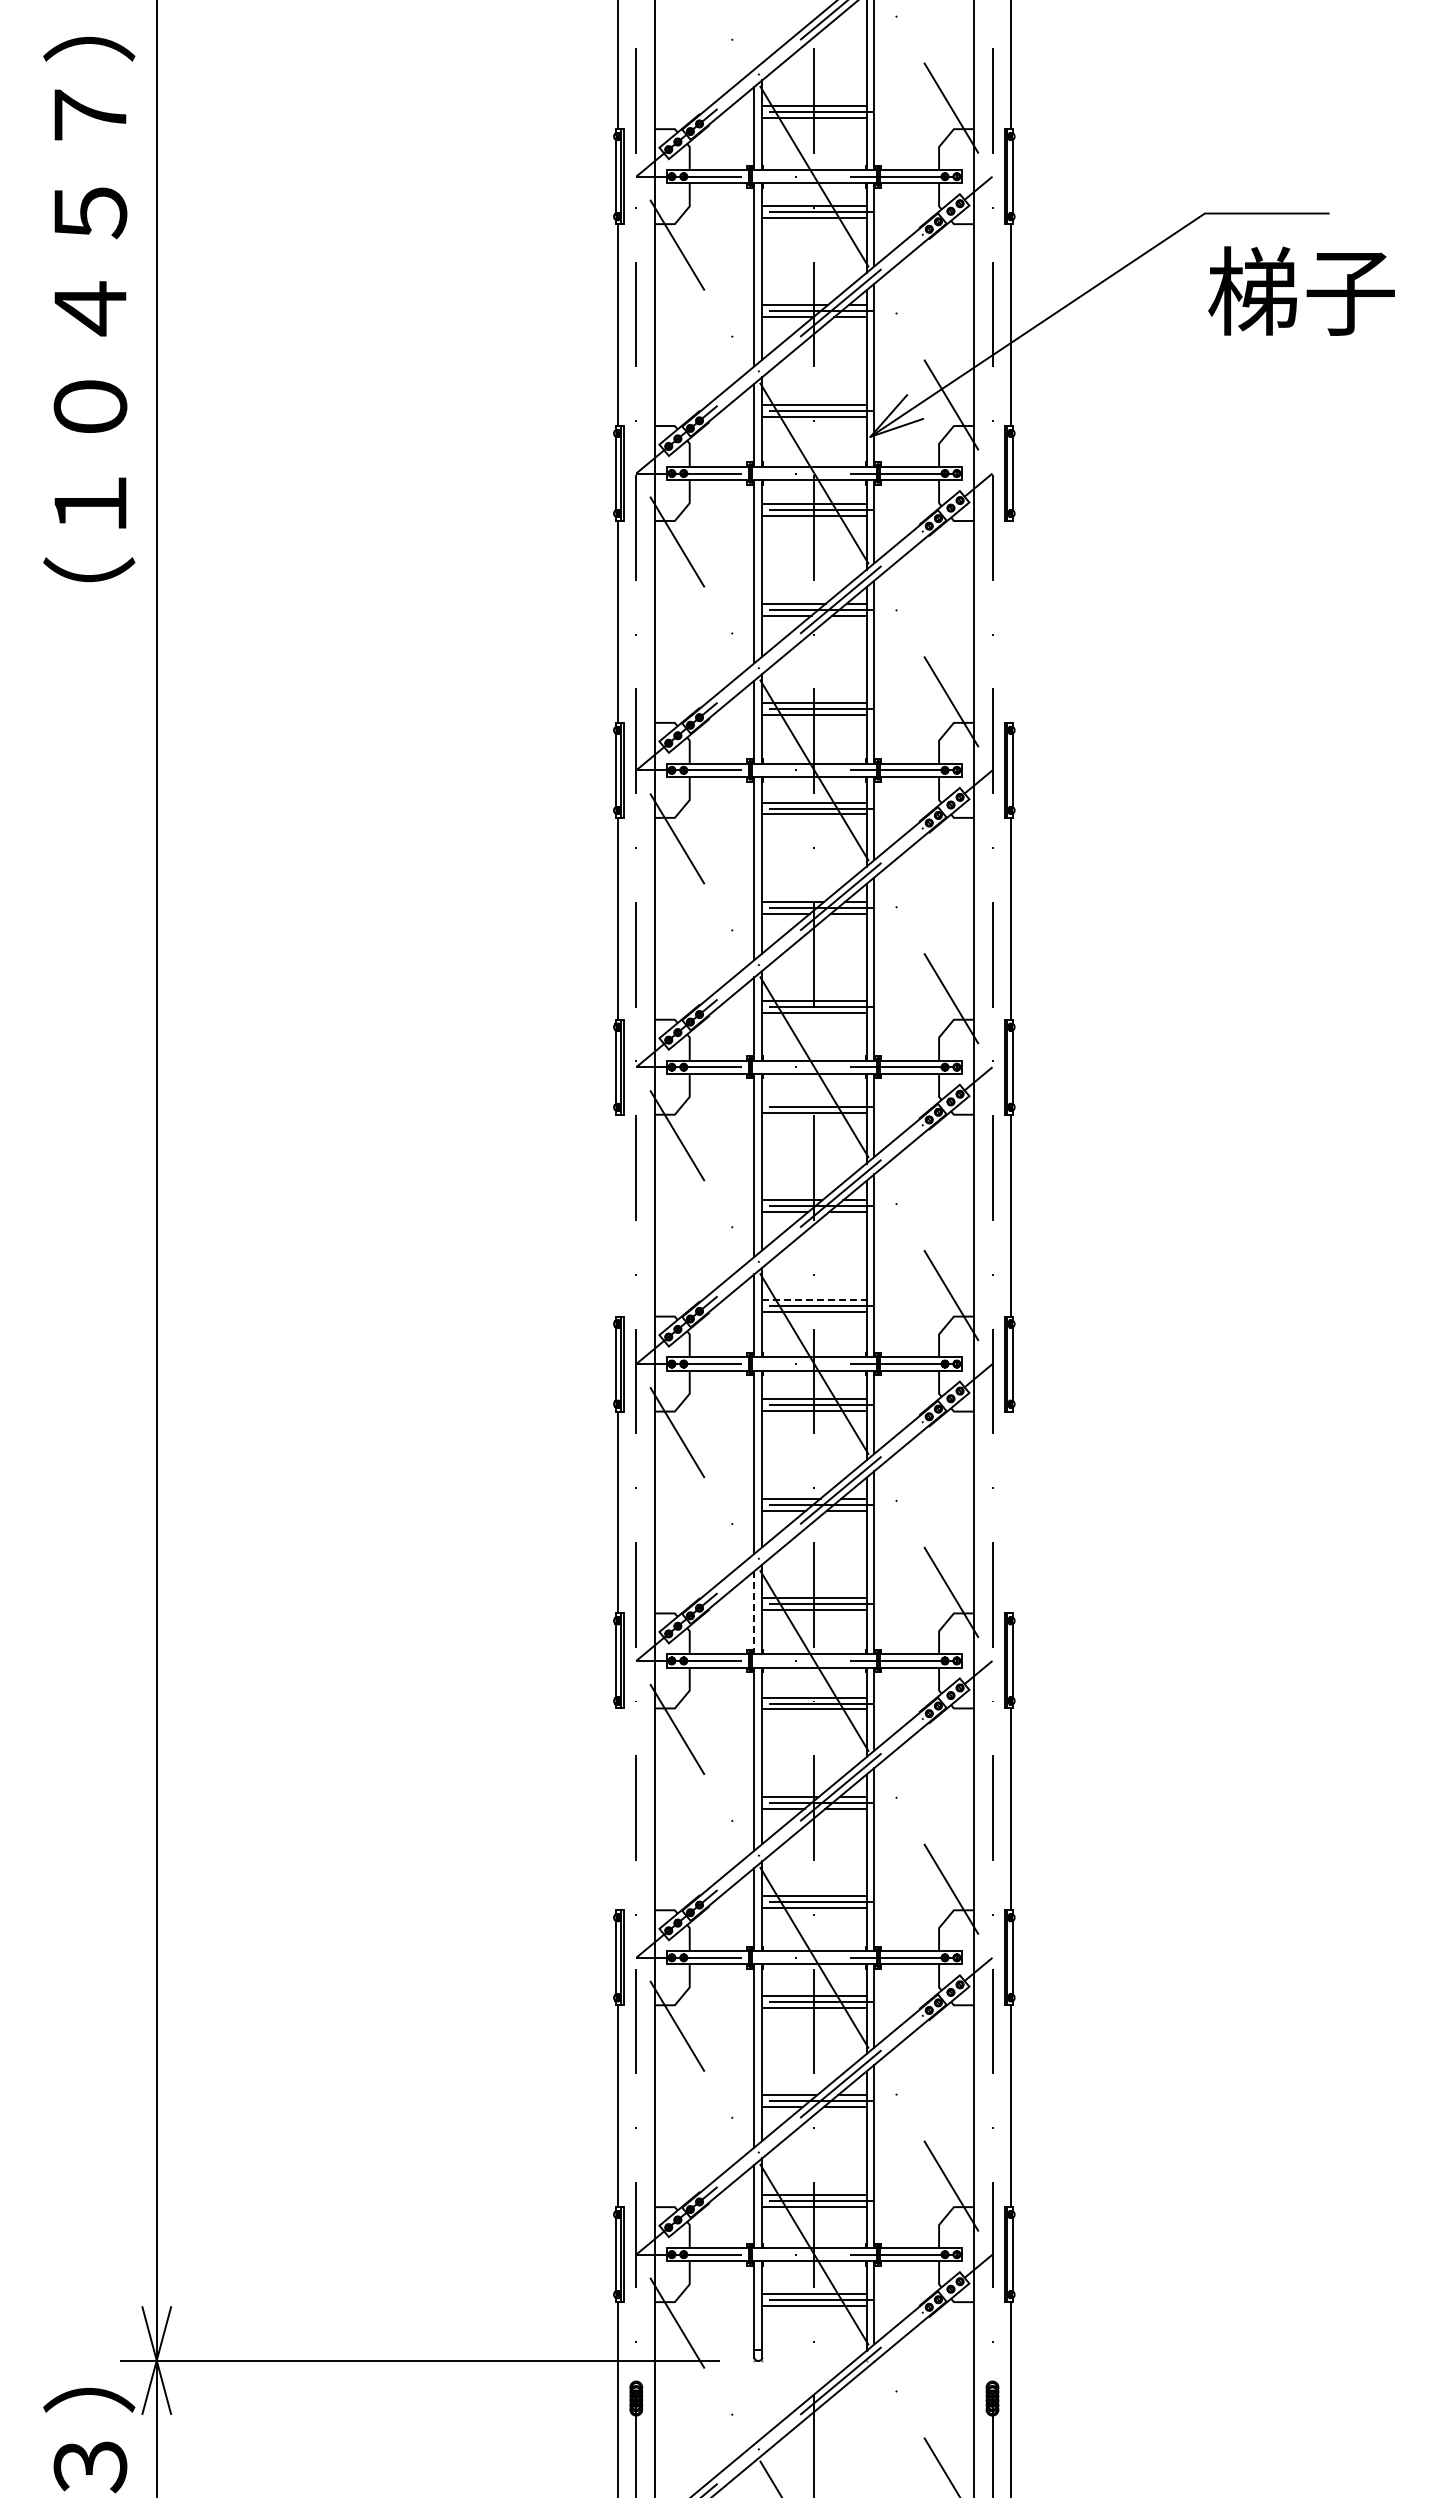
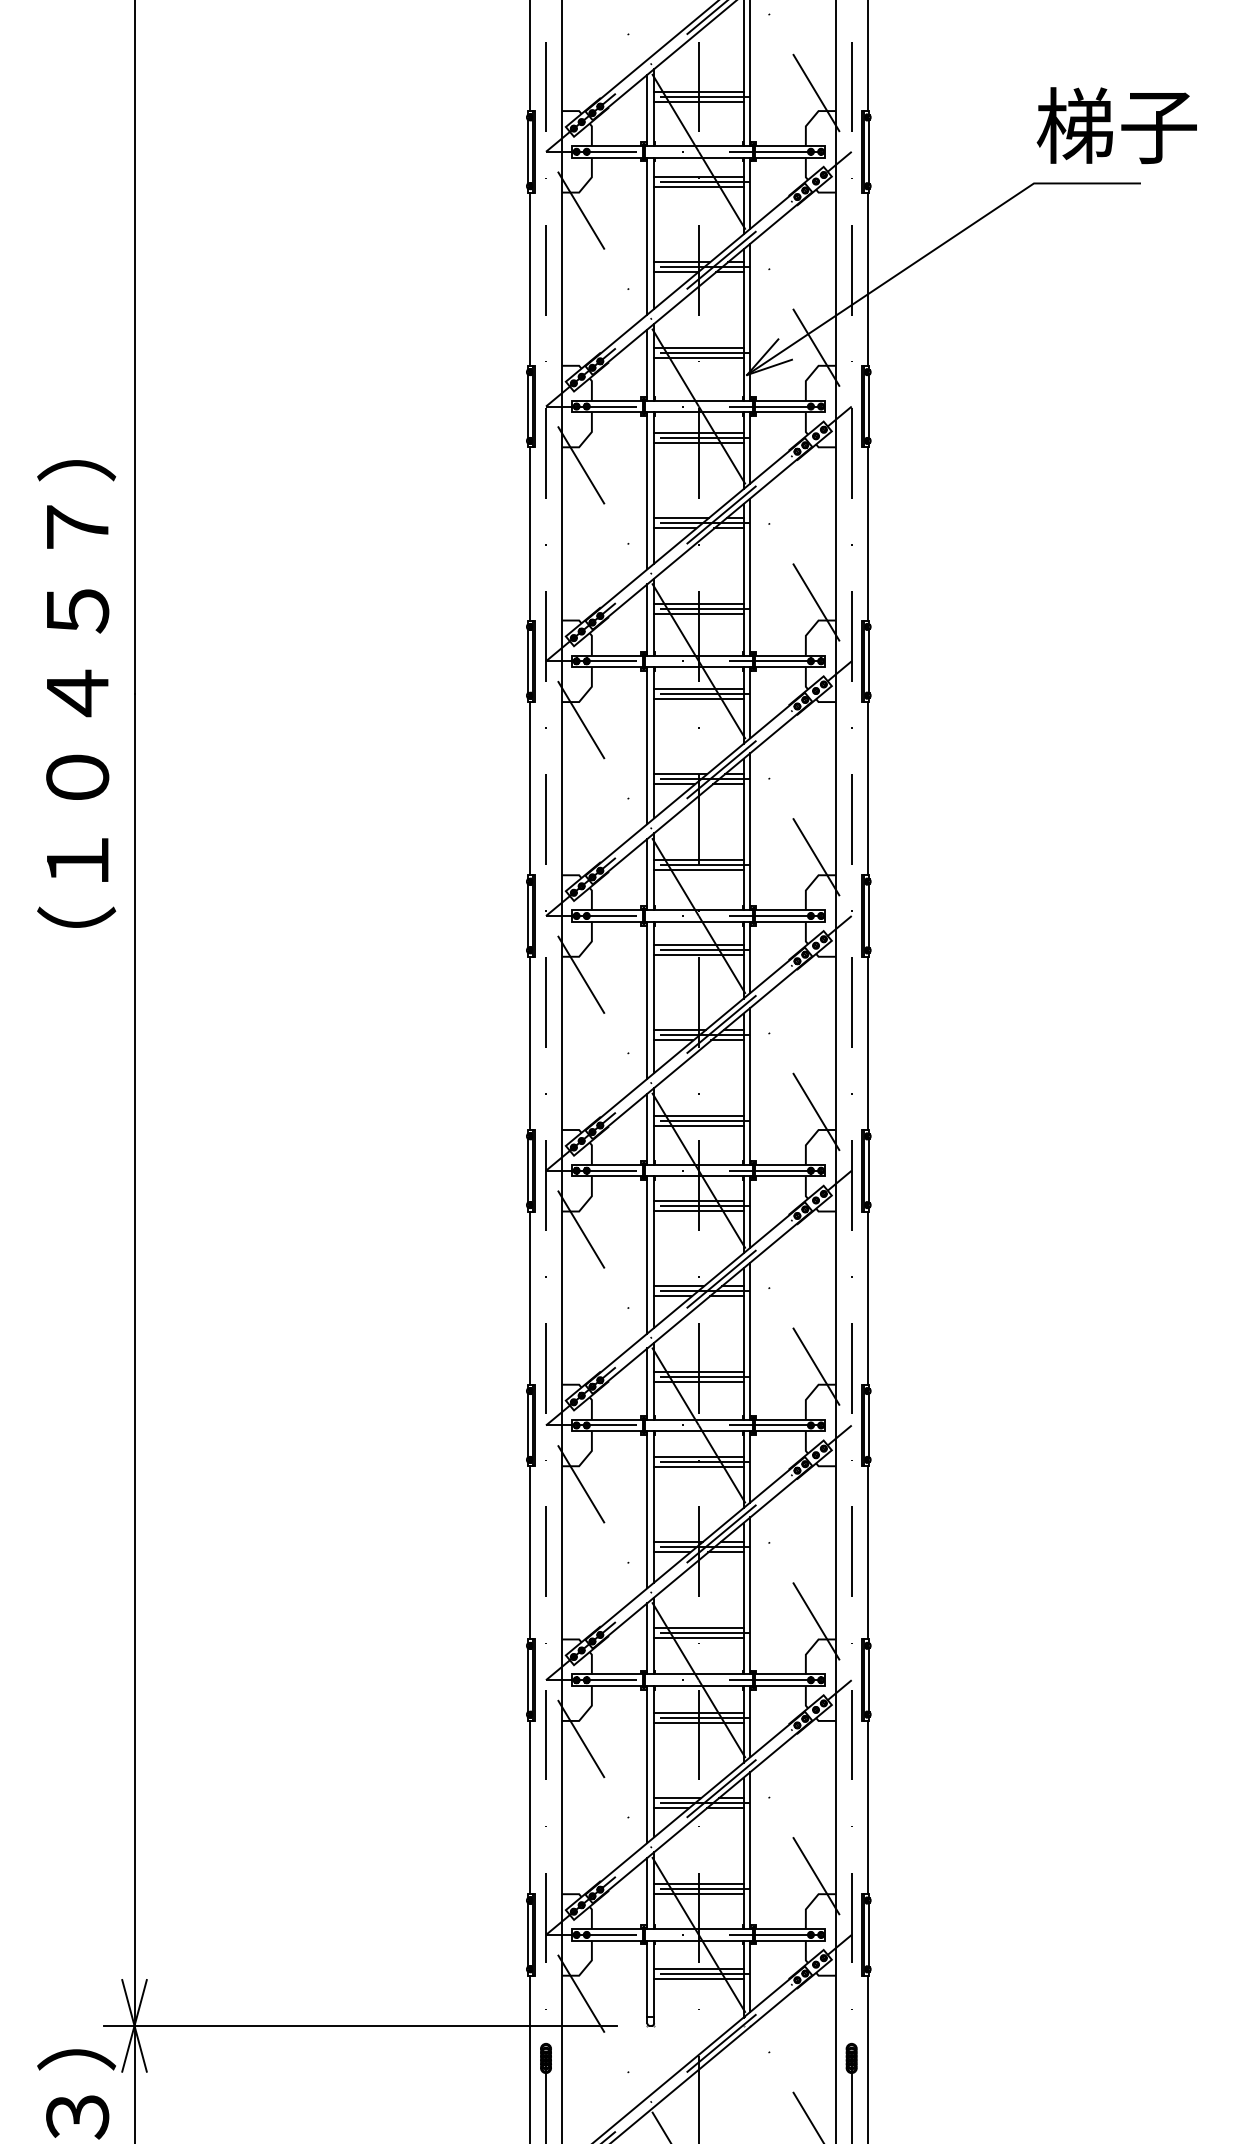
text: (1301, 290) -> (1116, 125), moved
text: (89, 309) -> (76, 694), moved
line: (1011, 621) -> (867, 533), added
line: (814, 1100) -> (698, 944), added
line: (617, 1215) -> (529, 1043), added
line: (814, 1299) -> (698, 1115), dashed -> solid
line: (1011, 1512) -> (867, 1298), added
line: (754, 1612) -> (647, 1383), dashed -> solid
line: (617, 1809) -> (529, 1552), added

